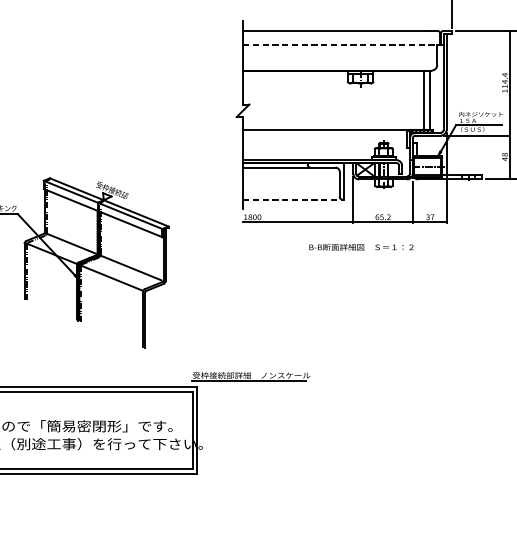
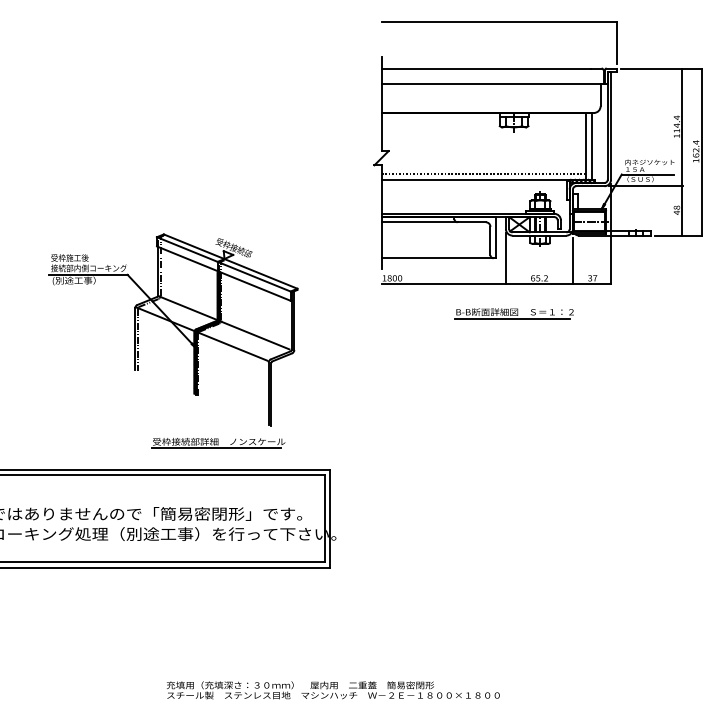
line: (342, 44) -> (493, 83), dashed -> solid
line: (333, 124) -> (483, 173), added
line: (294, 199) -> (439, 258), dashed -> solid
line: (359, 253) -> (512, 319), added
part: (250, 377) -> (218, 443), moved

